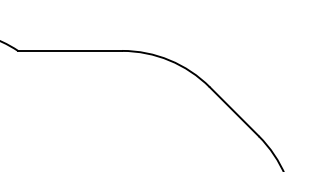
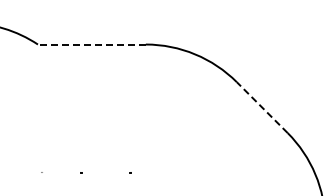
line: (69, 50) -> (91, 44), solid -> dashed
line: (234, 111) -> (262, 107), solid -> dashed

